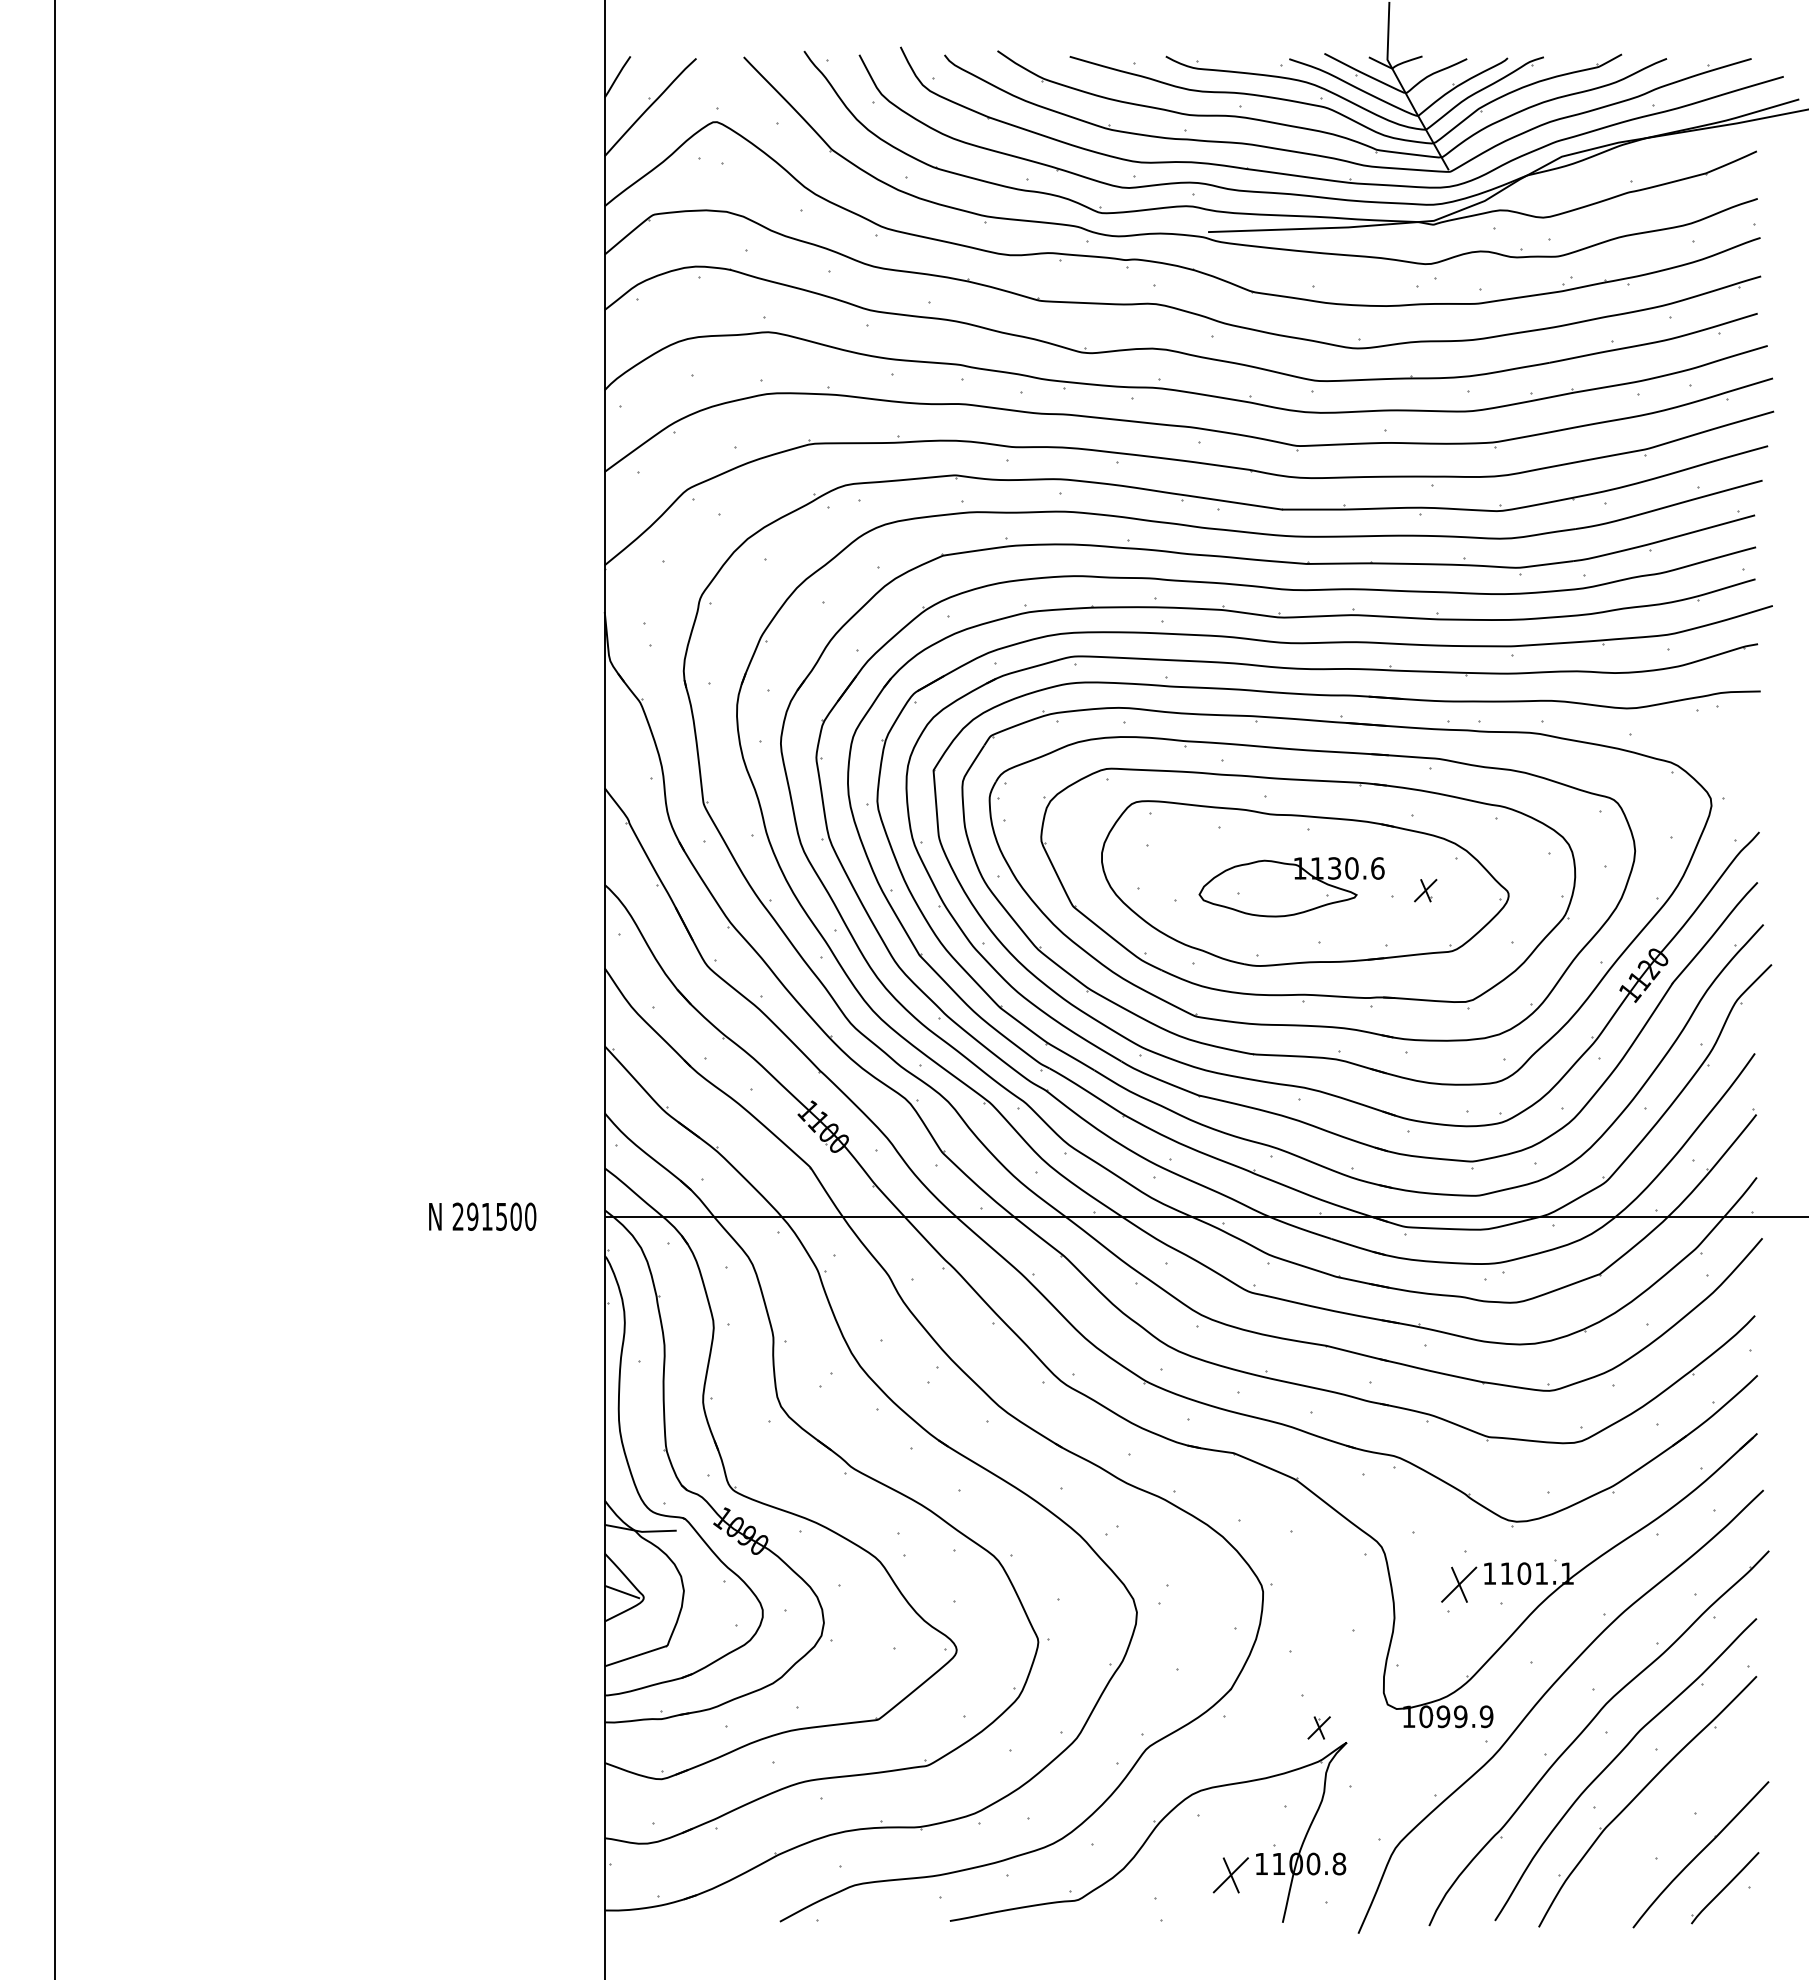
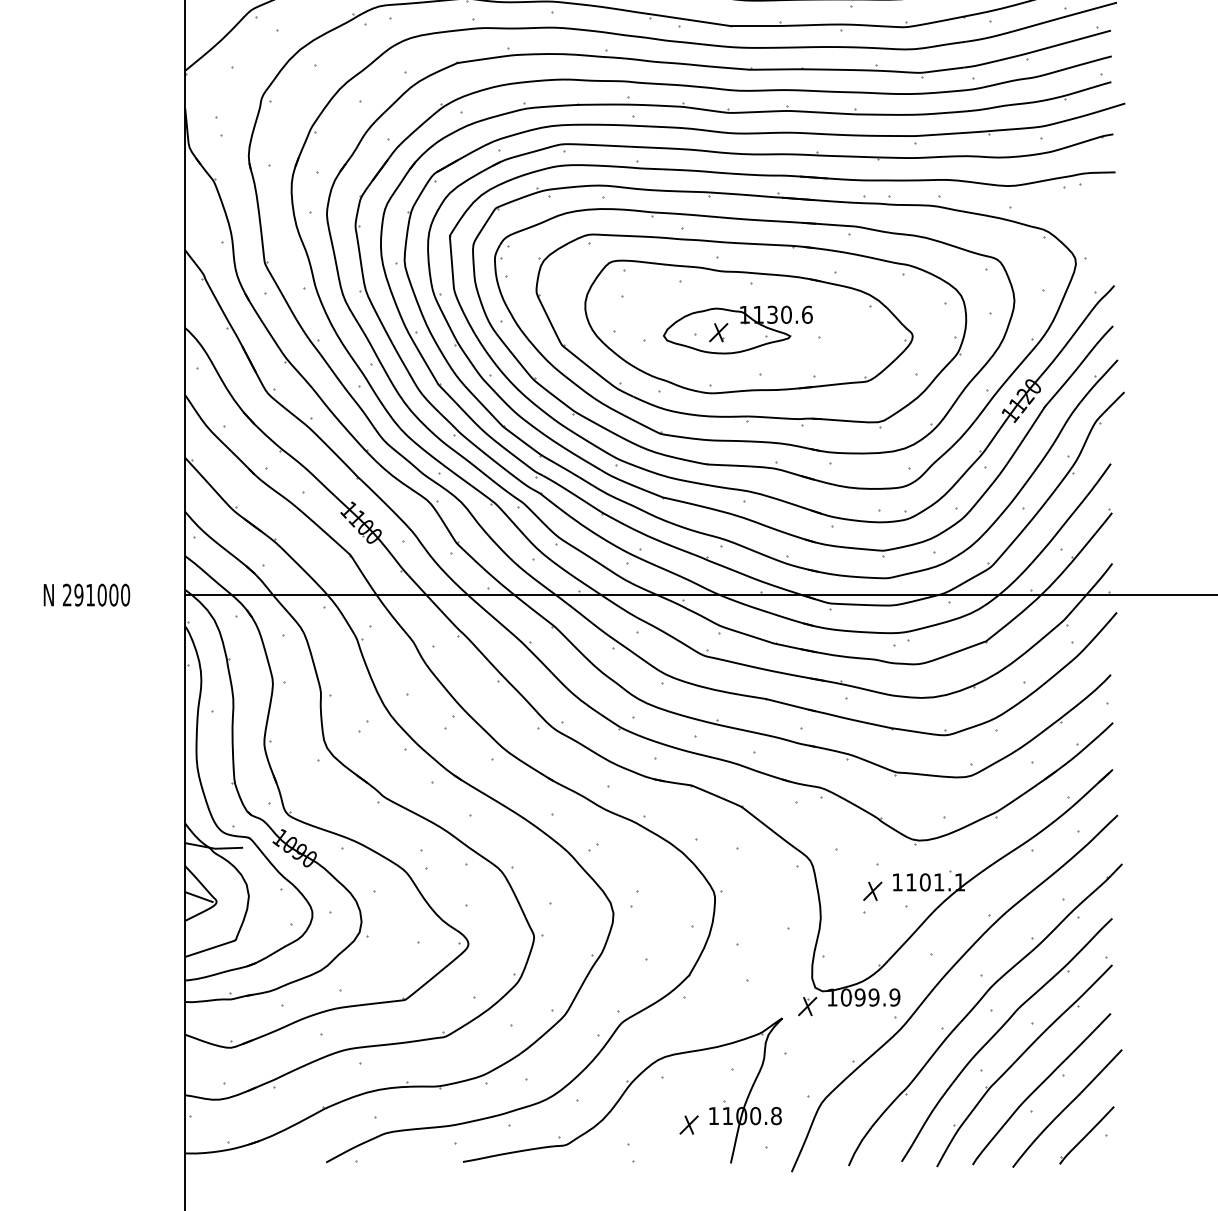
part: (1425, 890) -> (718, 332), moved
text: (501, 1216) -> (102, 594), 291500 -> 291000
part: (1458, 1584) -> (872, 891), size x0.62
part: (1318, 1727) -> (807, 1006), moved
curve: (1666, 1827) -> (1039, 1086), added
part: (1230, 1874) -> (688, 1124), size x0.62

